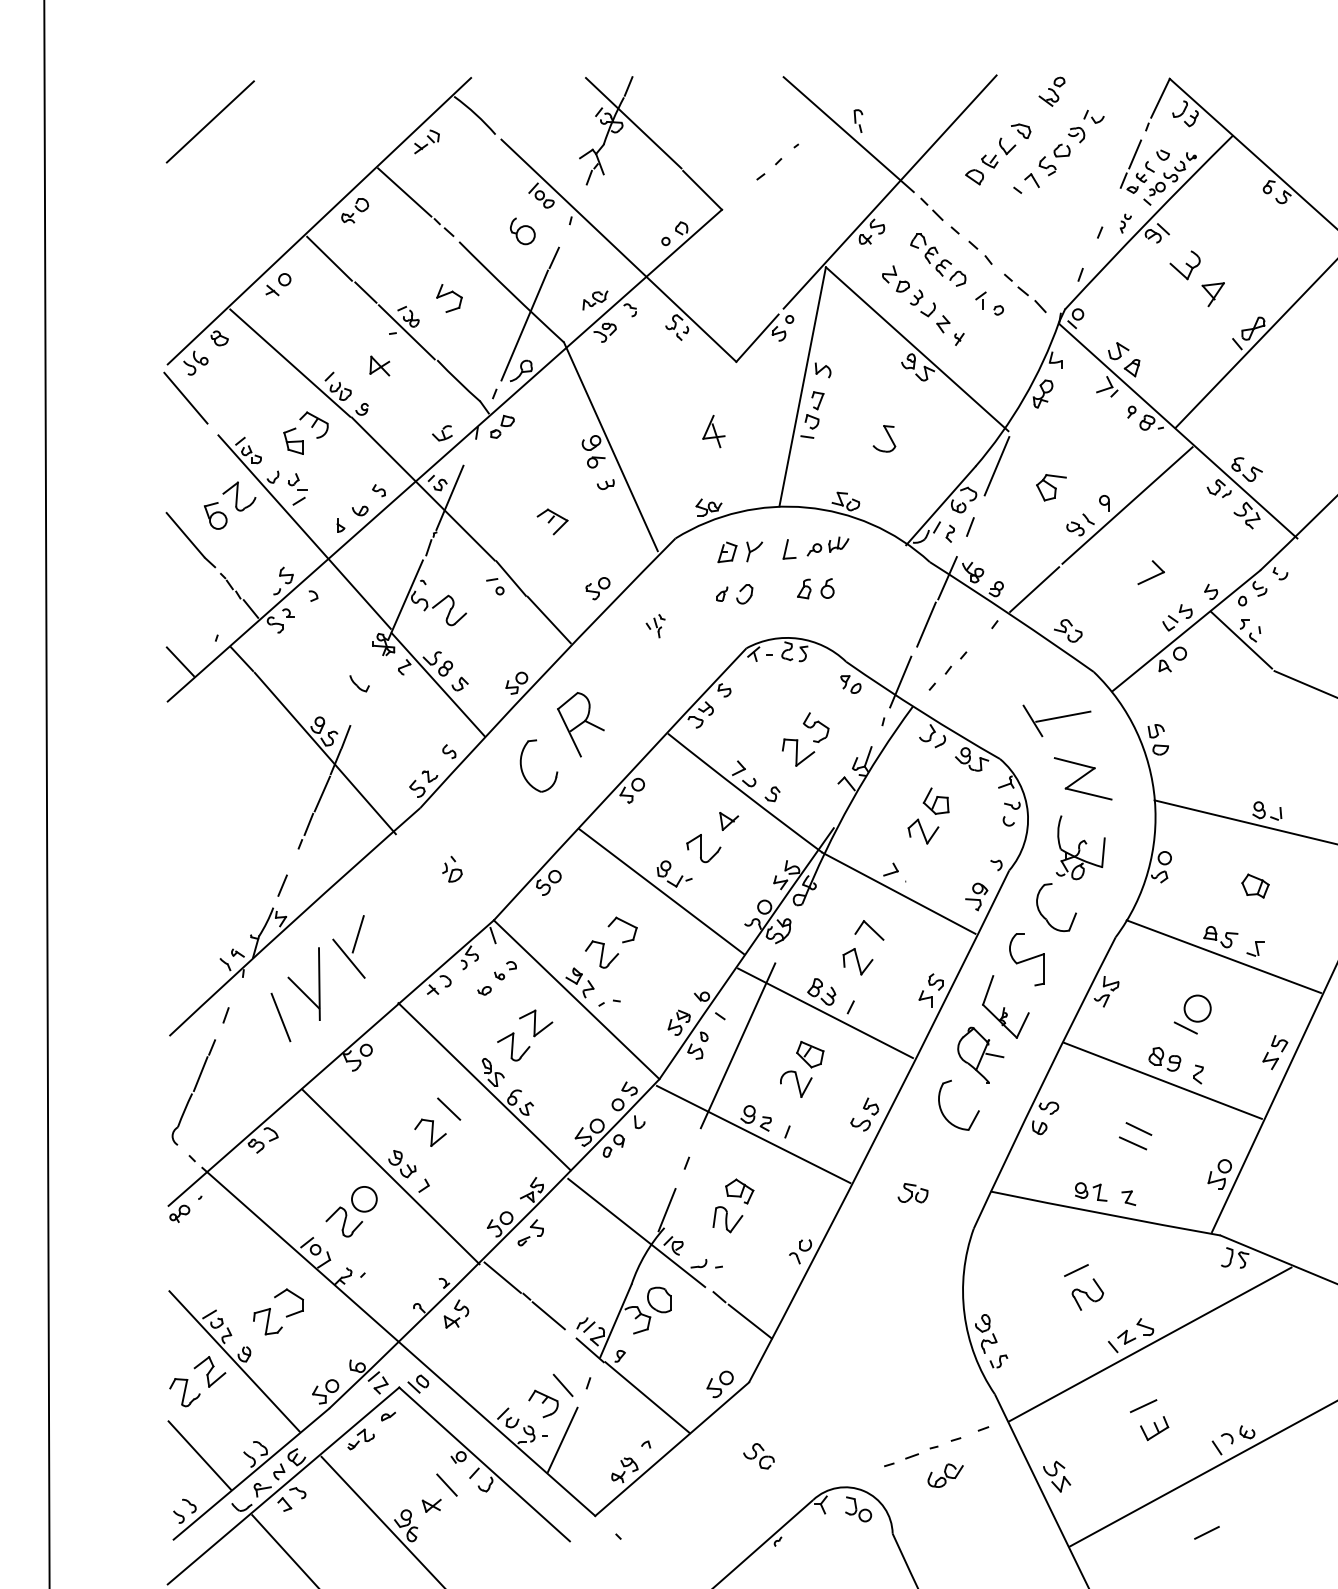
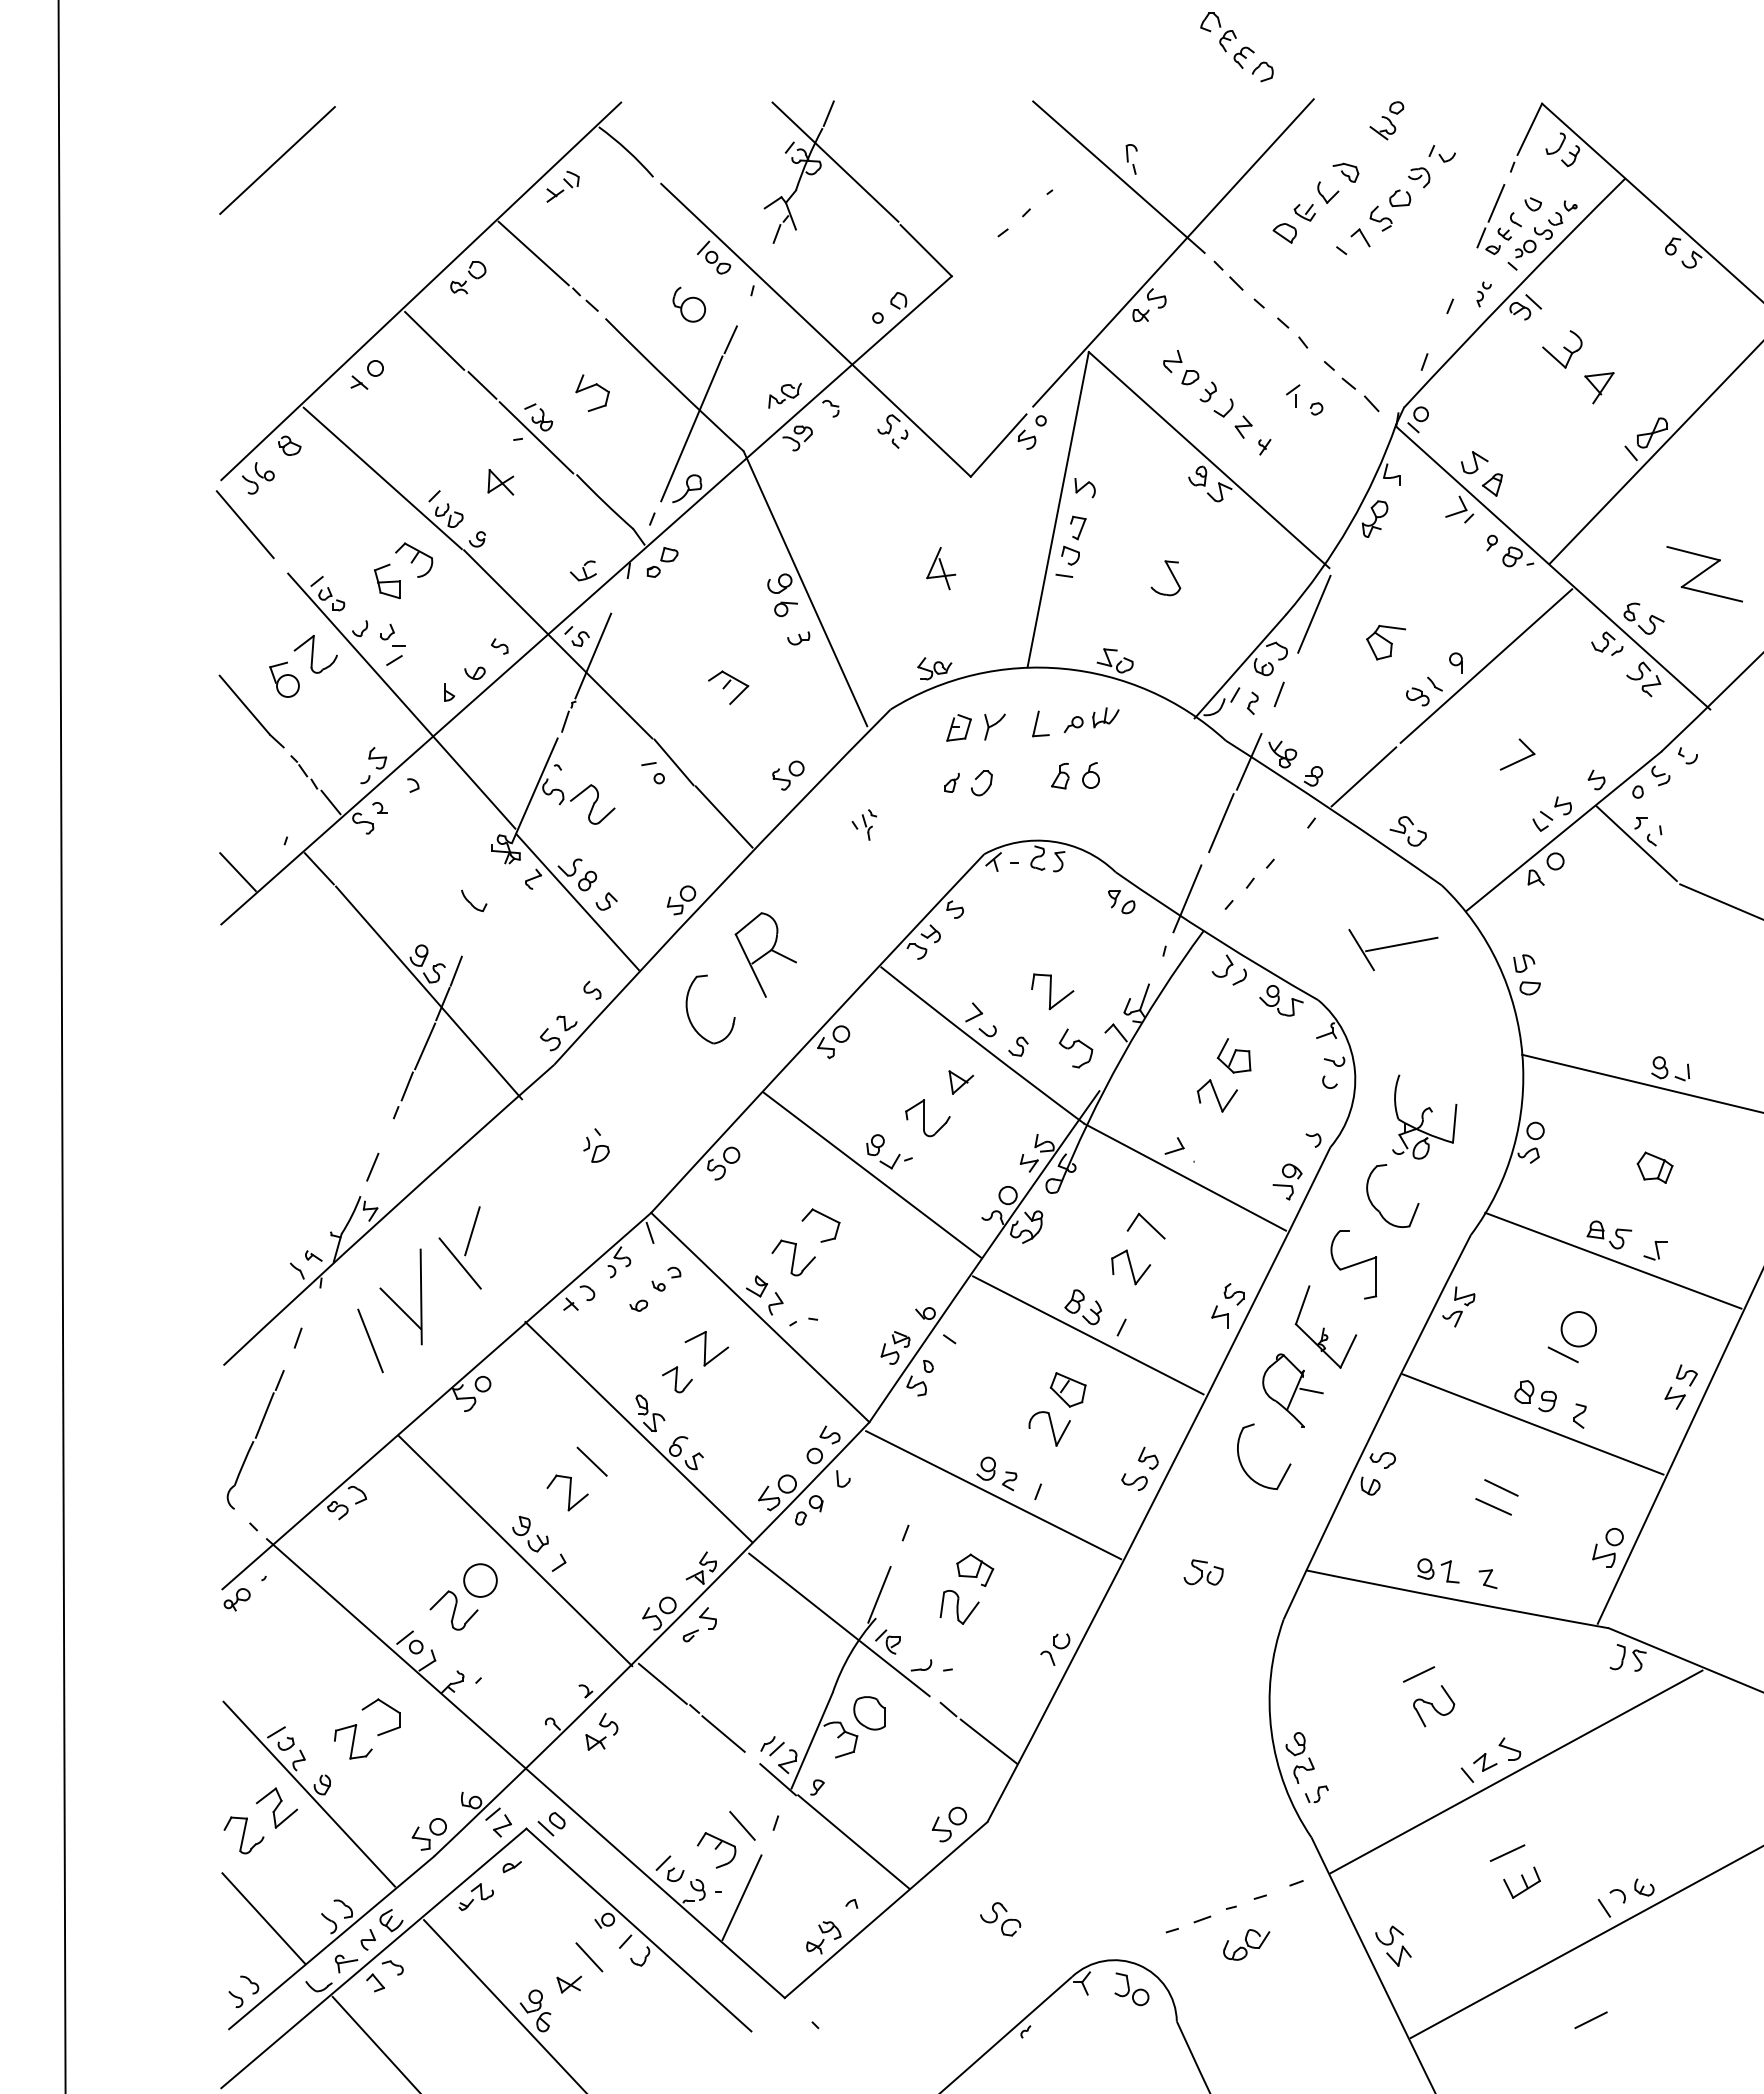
part: (938, 259) -> (1237, 46), moved
part: (815, 727) -> (1075, 1048), moved
part: (1082, 778) -> (1703, 573), moved
line: (737, 1045) -> (972, 1377), removed
part: (513, 1046) -> (677, 1379), size x0.7

